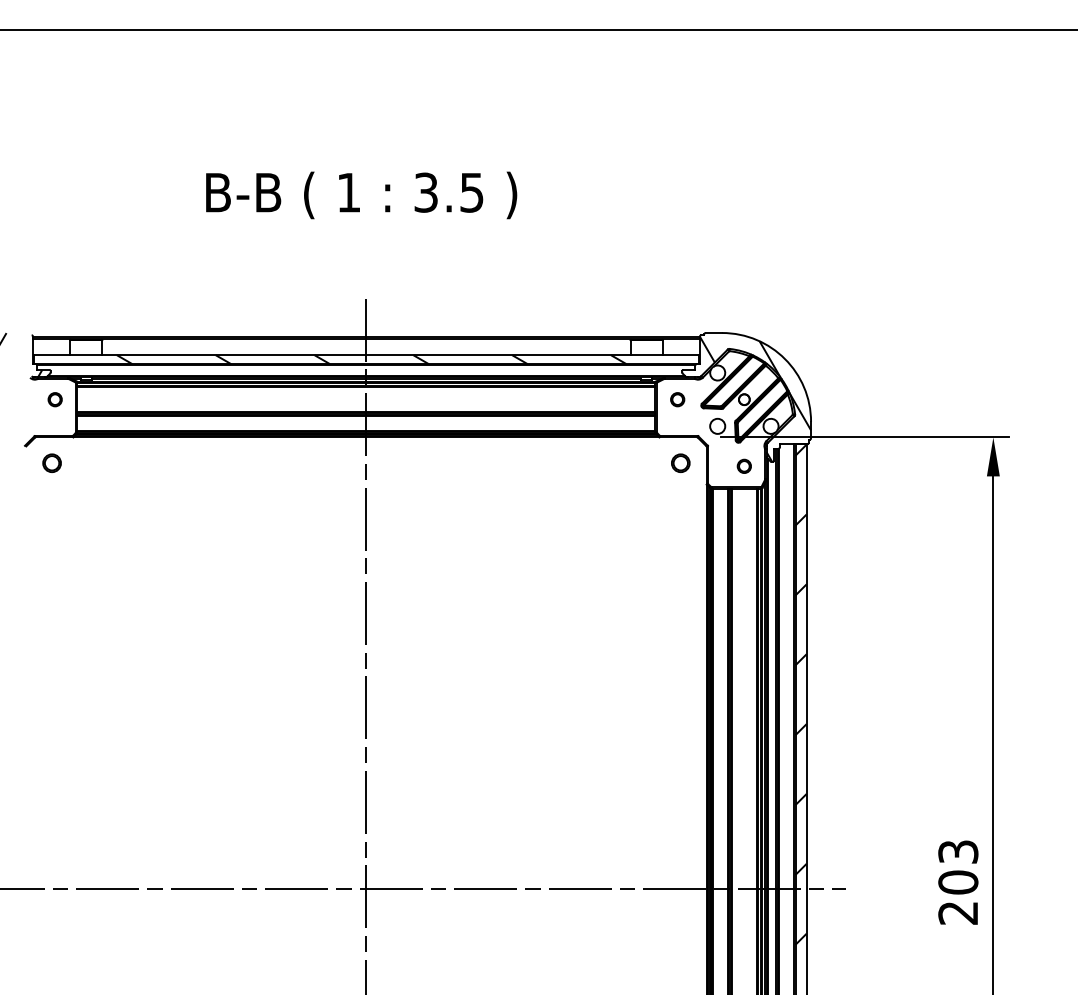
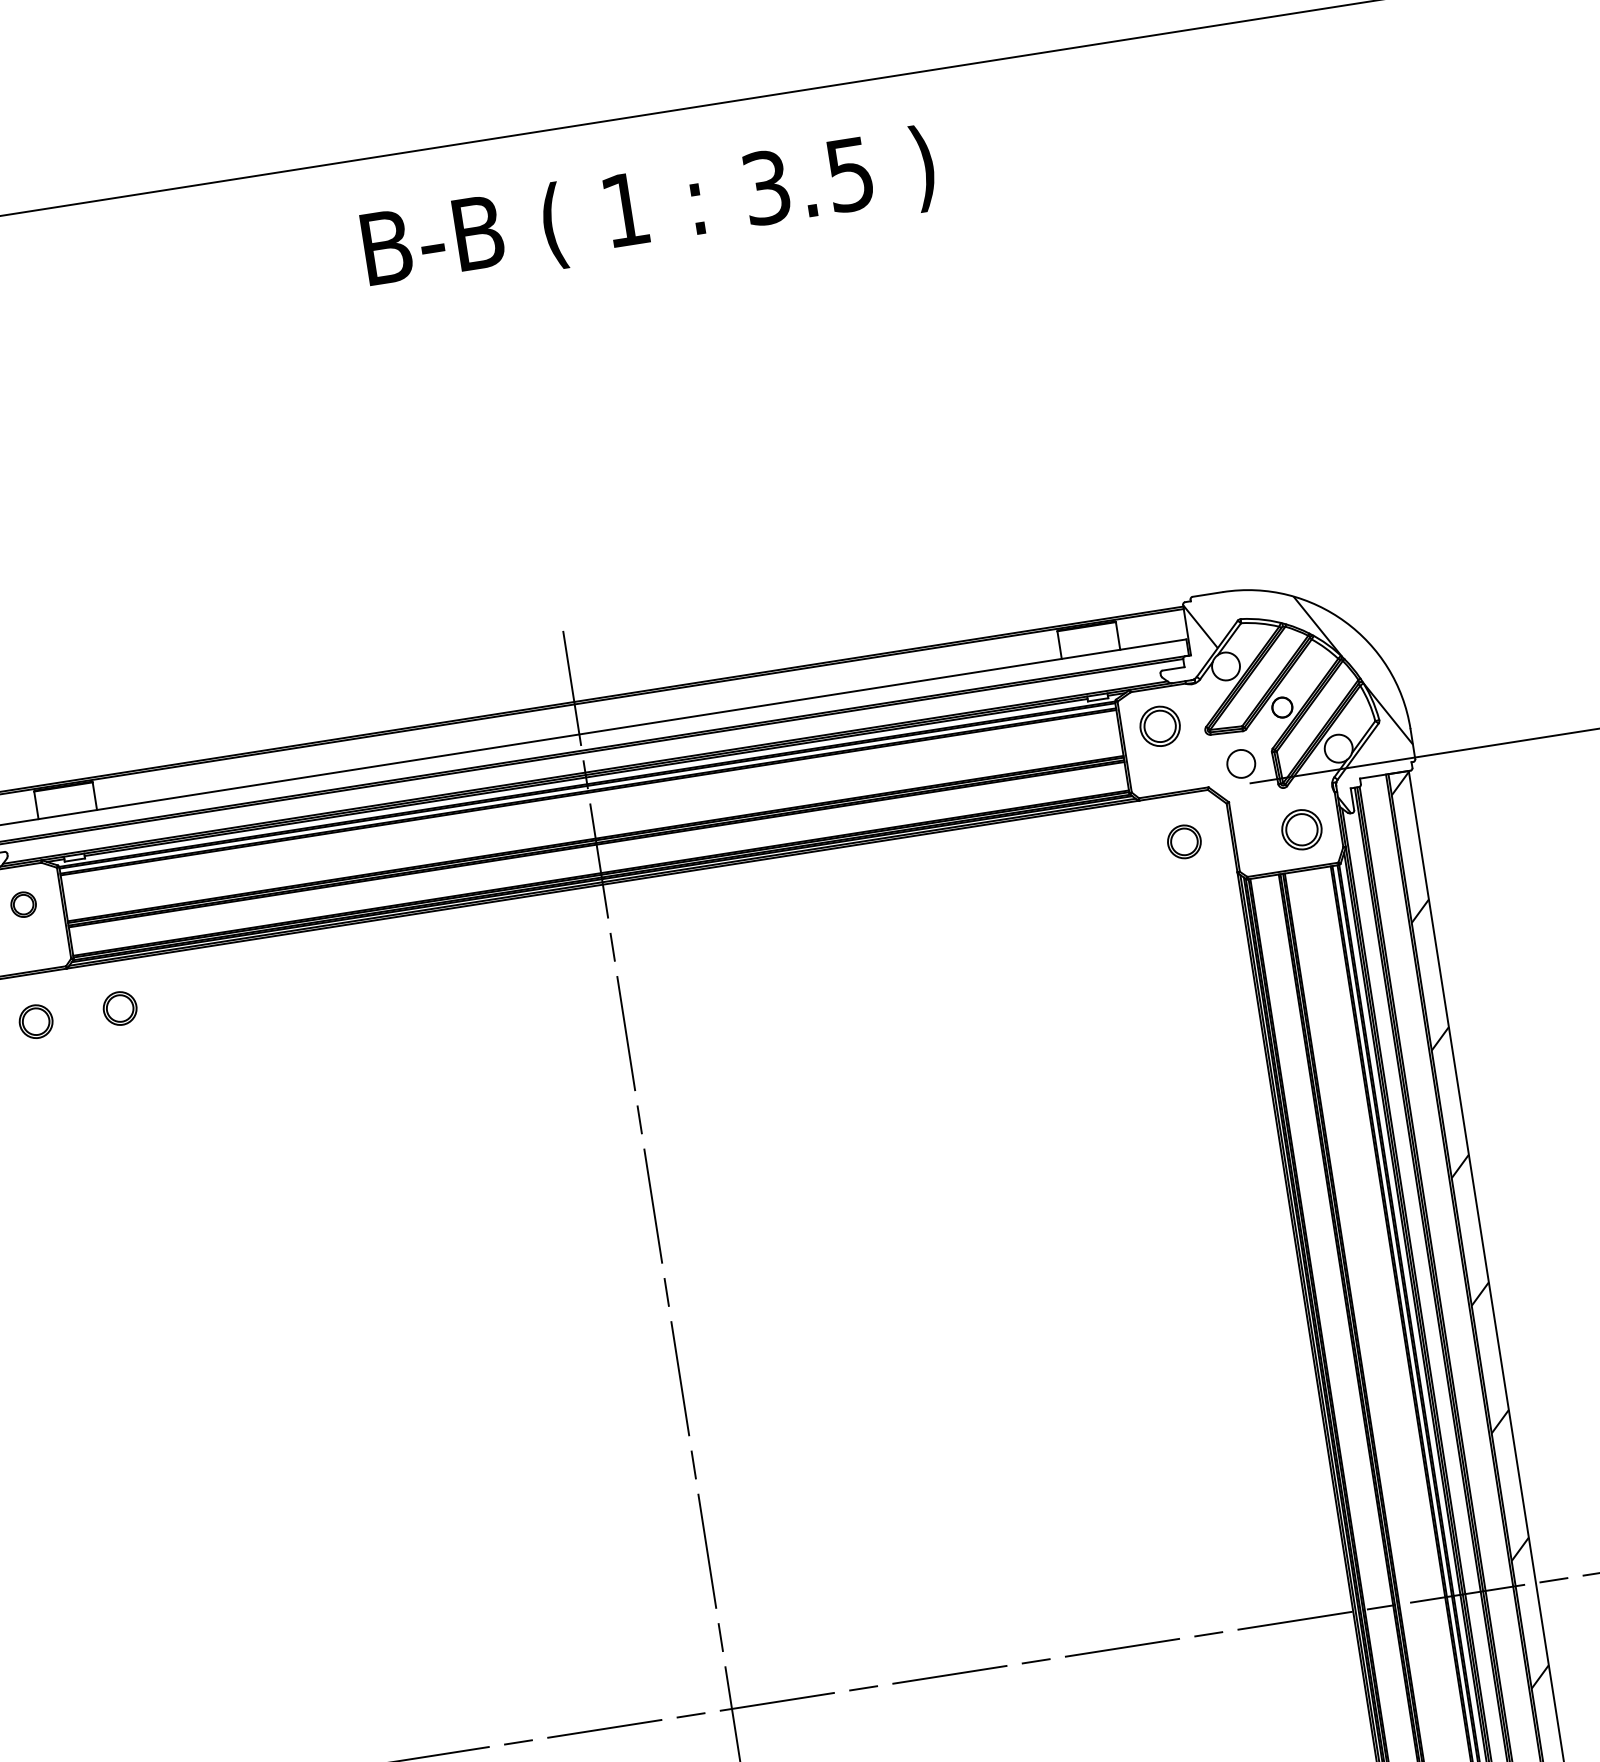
text: (361, 195) -> (649, 211), moved
hatch: (371, 359) -> (589, 740), removed
part: (677, 399) -> (1160, 726), size x1.6
circle: (97, 462) -> (118, 1007), added
part: (743, 465) -> (1299, 828), size x1.6

